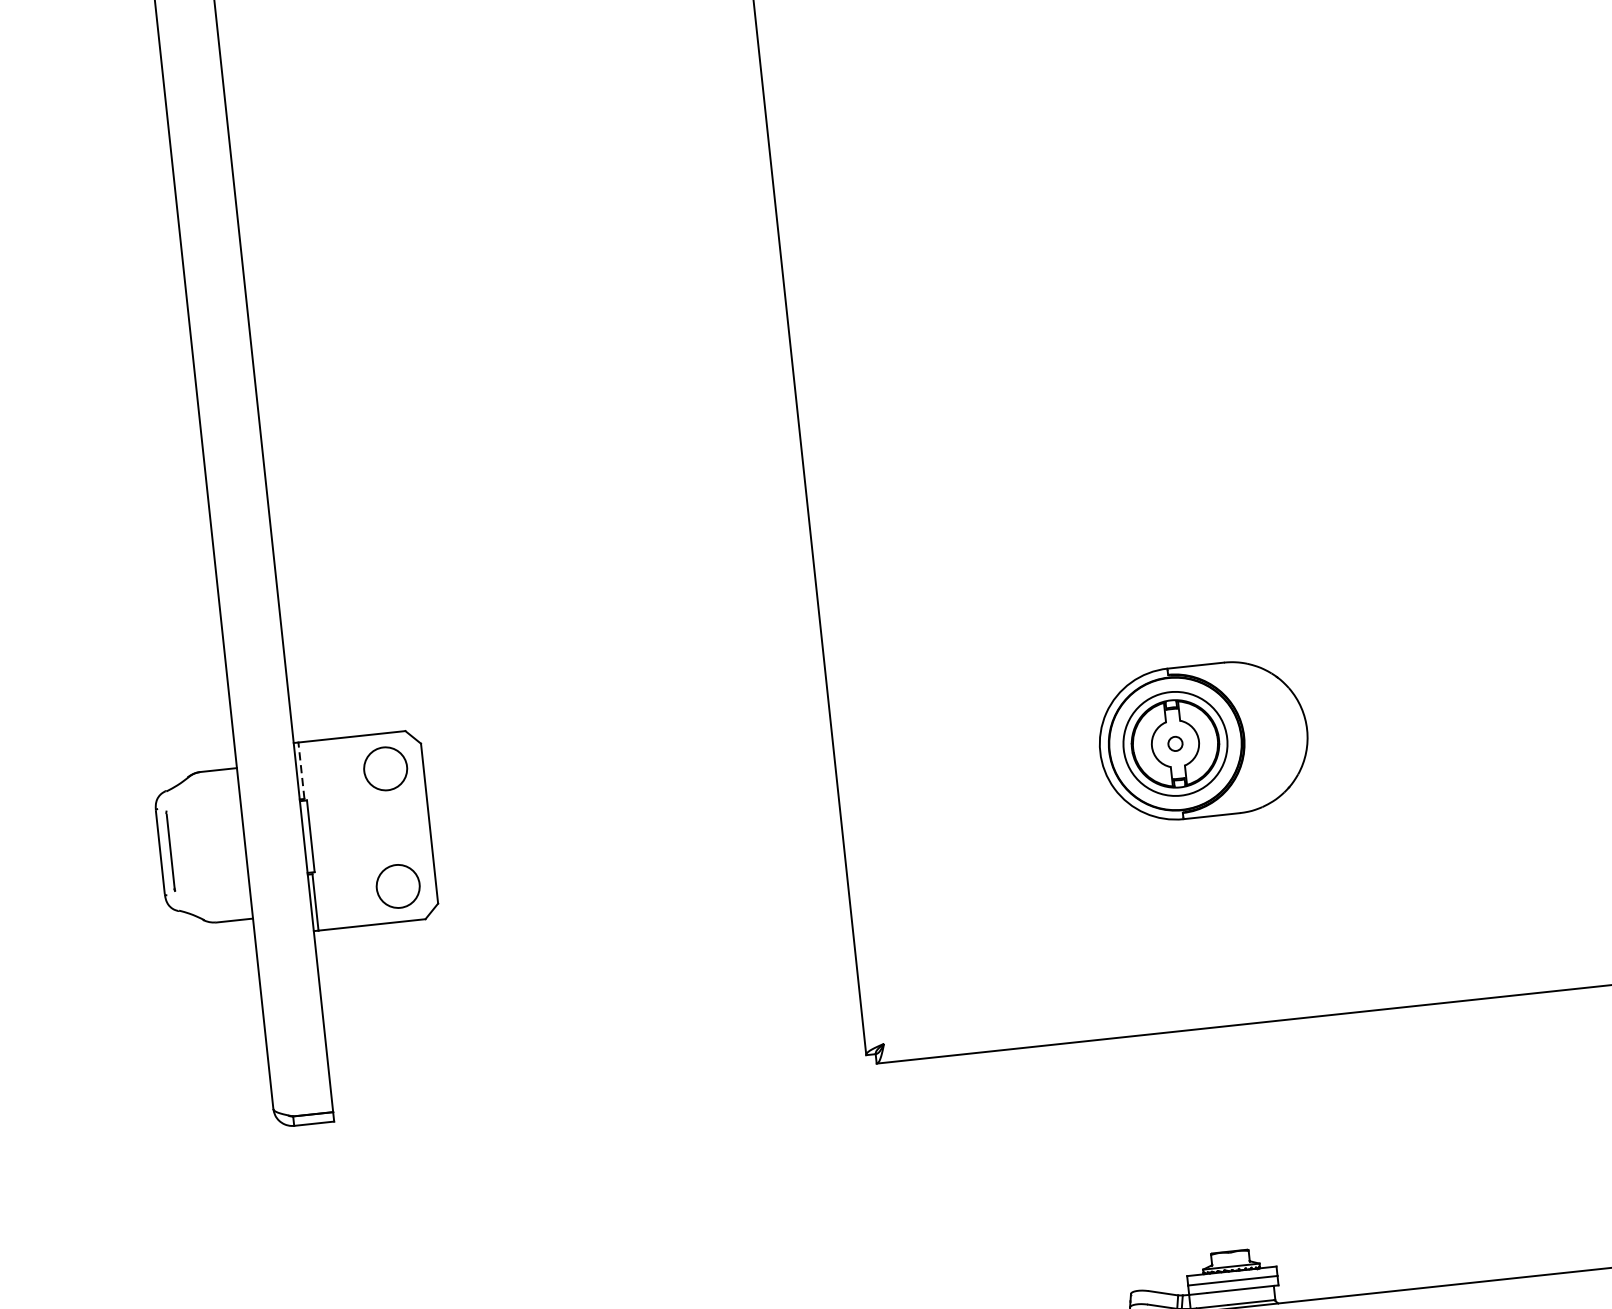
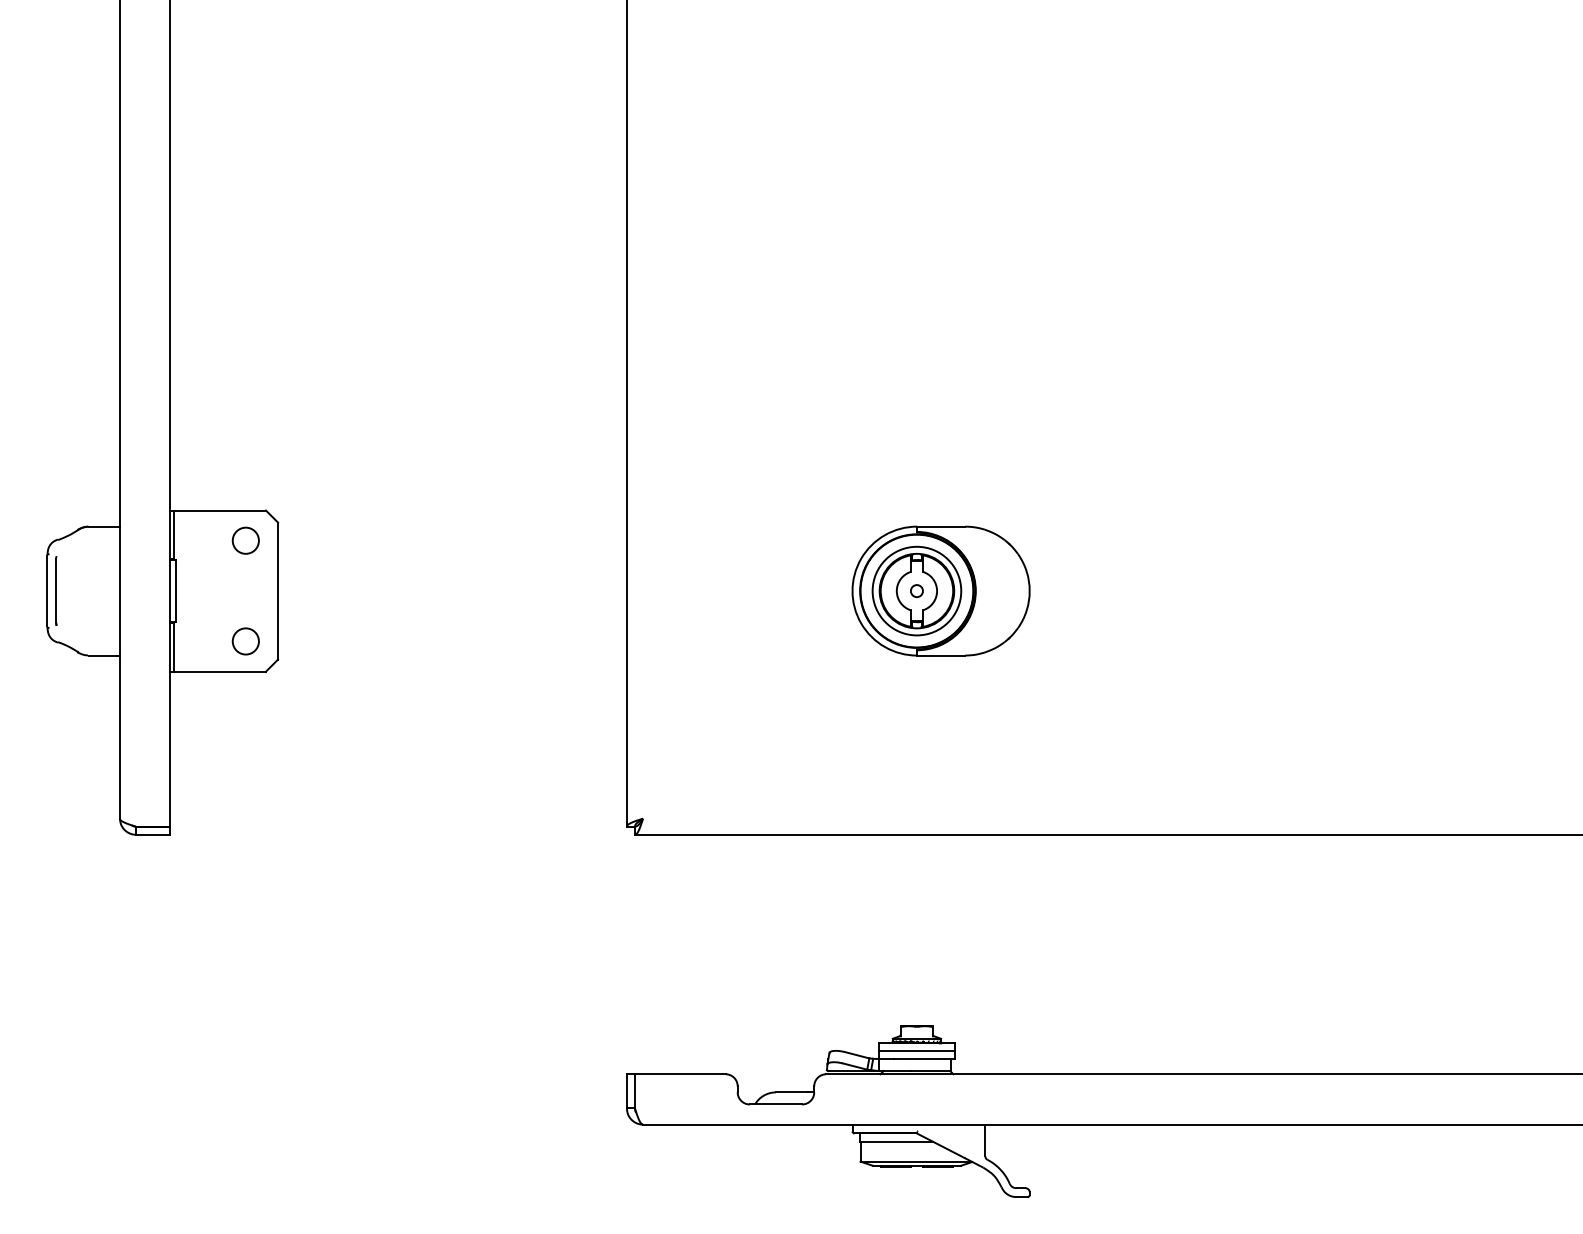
circle: (385, 768) -> (245, 540), size x0.71
line: (301, 770) -> (174, 534), dashed -> solid
circle: (397, 886) -> (245, 641), size x0.71

